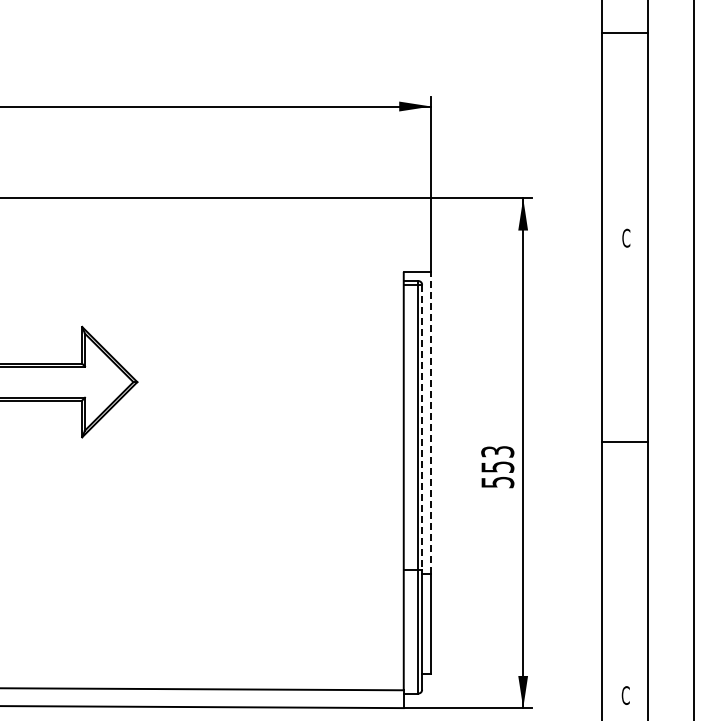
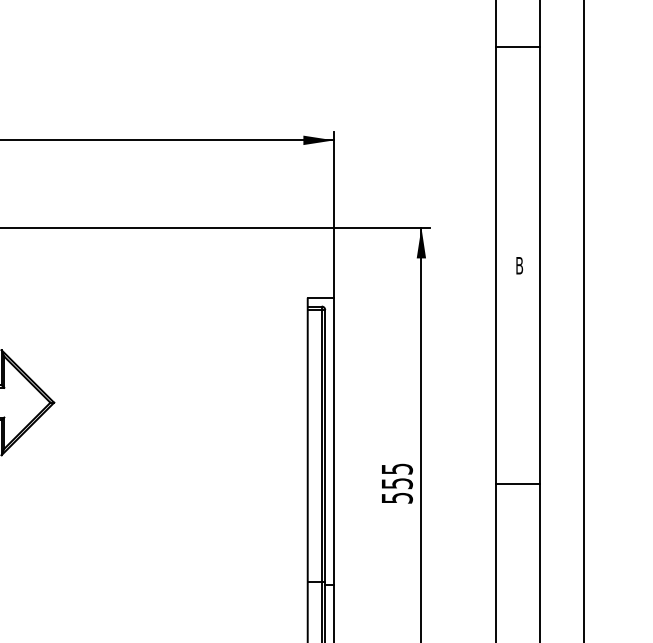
line: (624, 32) -> (517, 47), moved
text: (626, 237) -> (519, 265), C -> B
line: (431, 422) -> (334, 441), dashed -> solid
line: (422, 427) -> (325, 445), dashed -> solid
line: (624, 442) -> (517, 484), moved
text: (497, 451) -> (396, 468), 553 -> 555

